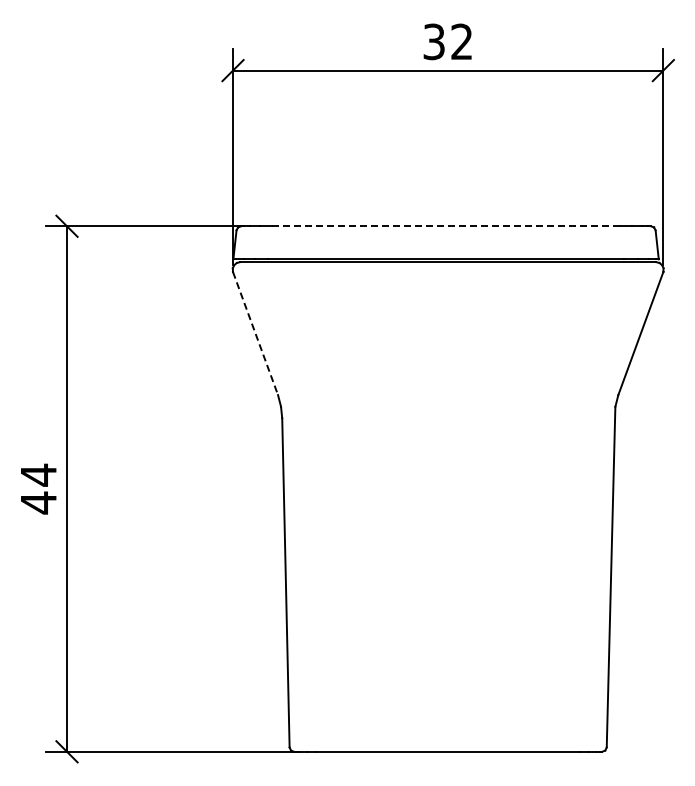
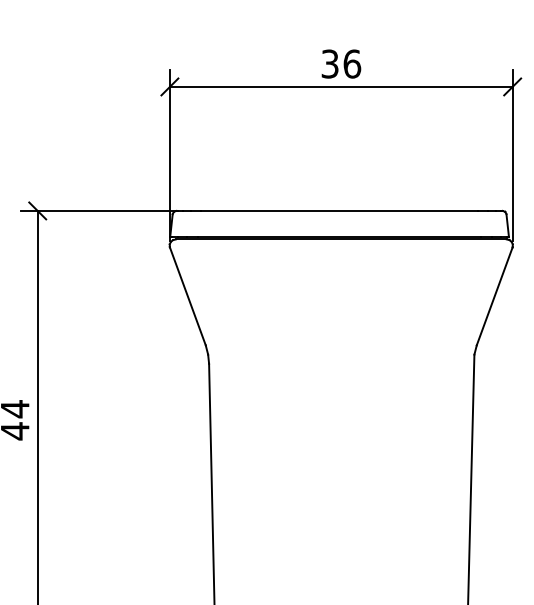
text: (462, 41) -> (352, 63), 32 -> 36
line: (446, 226) -> (339, 211), dashed -> solid
line: (255, 334) -> (187, 297), dashed -> solid

